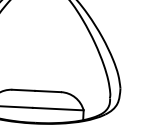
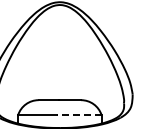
line: (57, 109) -> (78, 115), solid -> dashed

